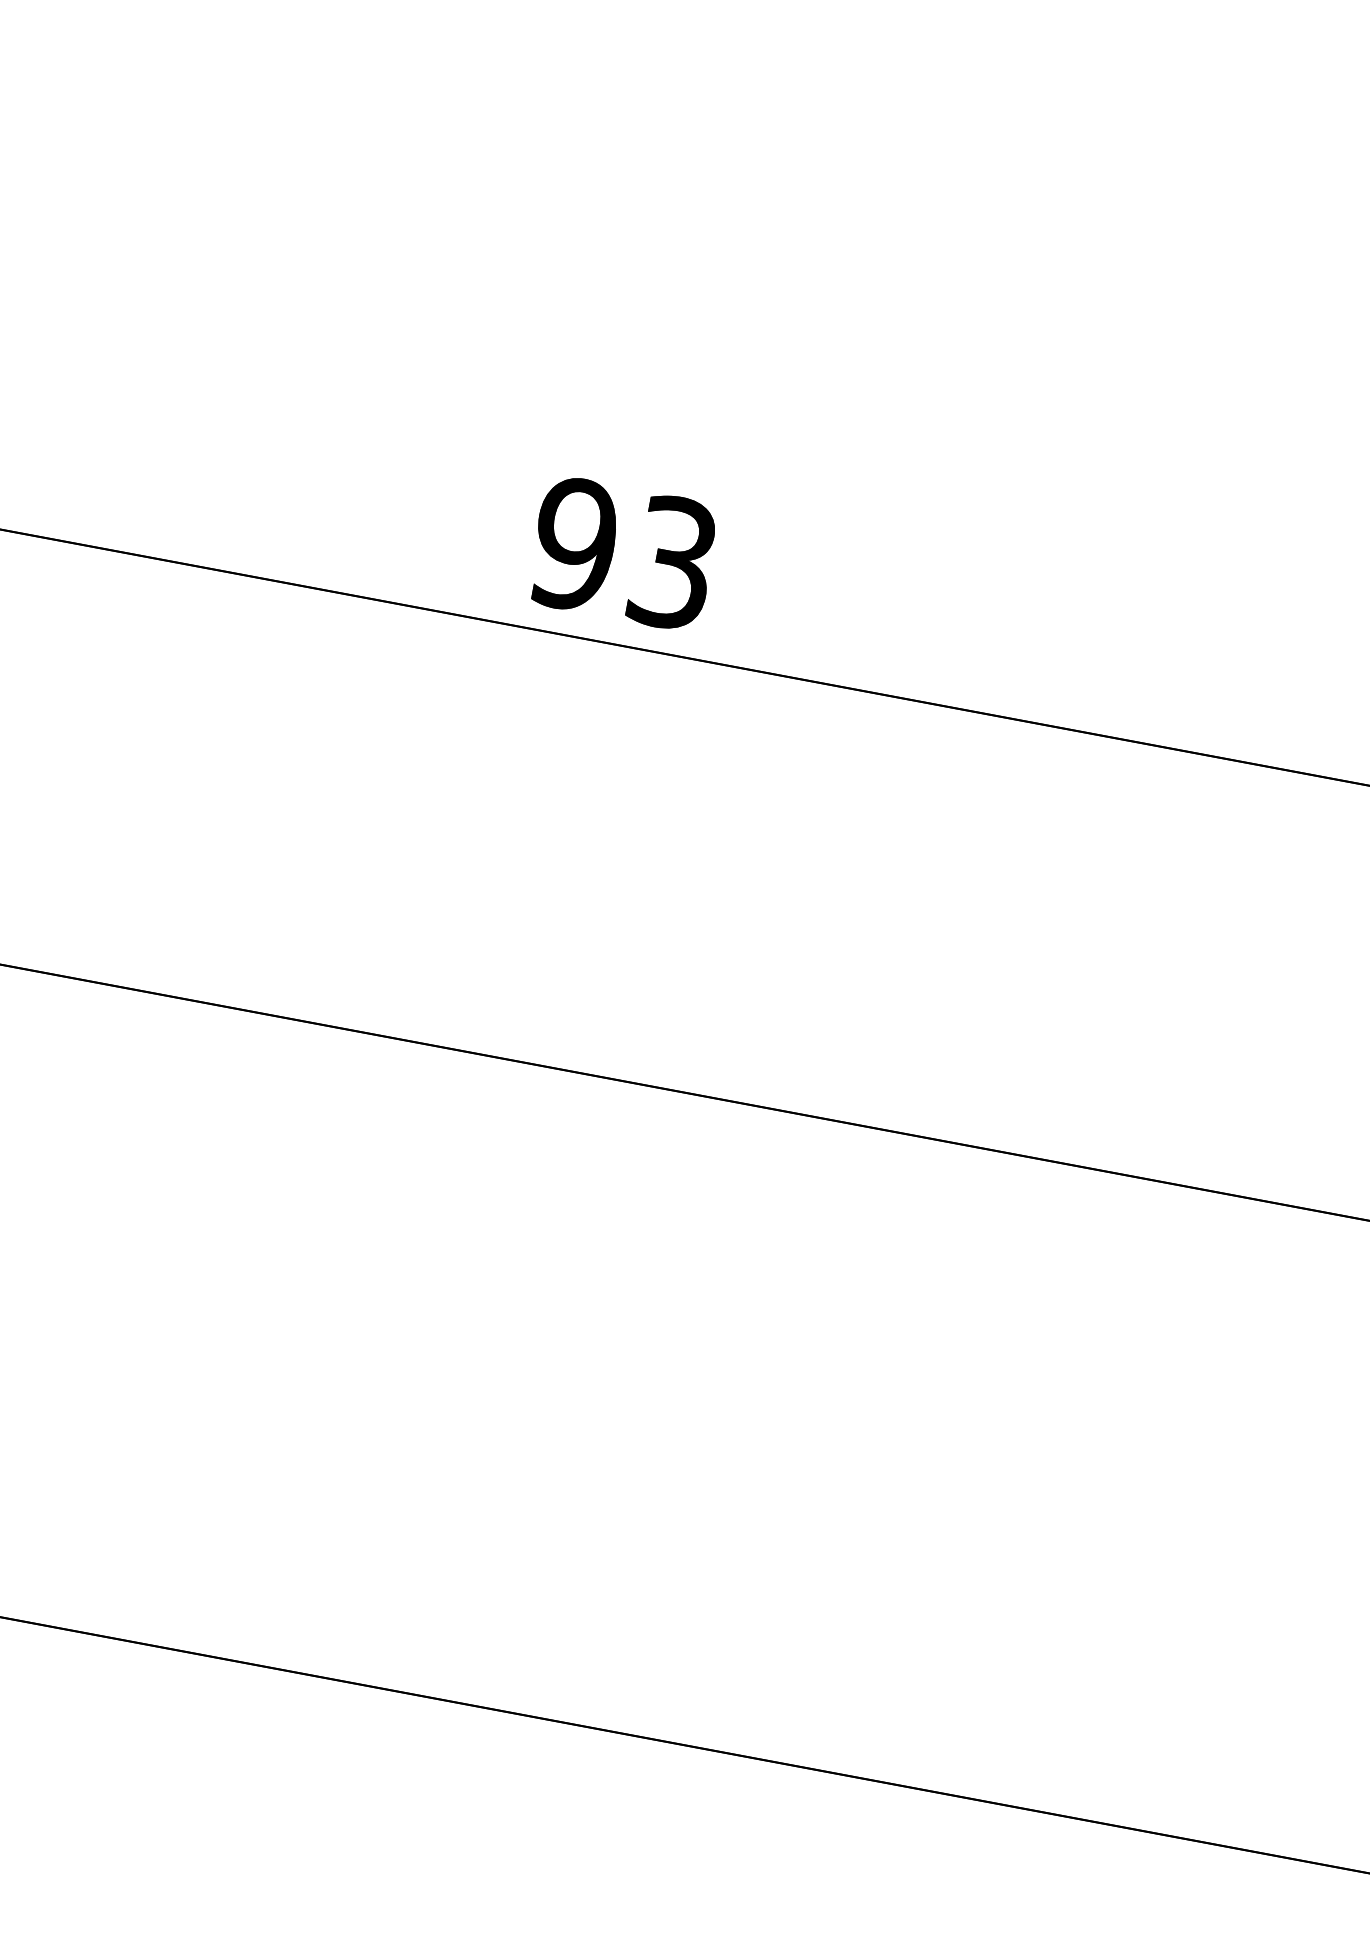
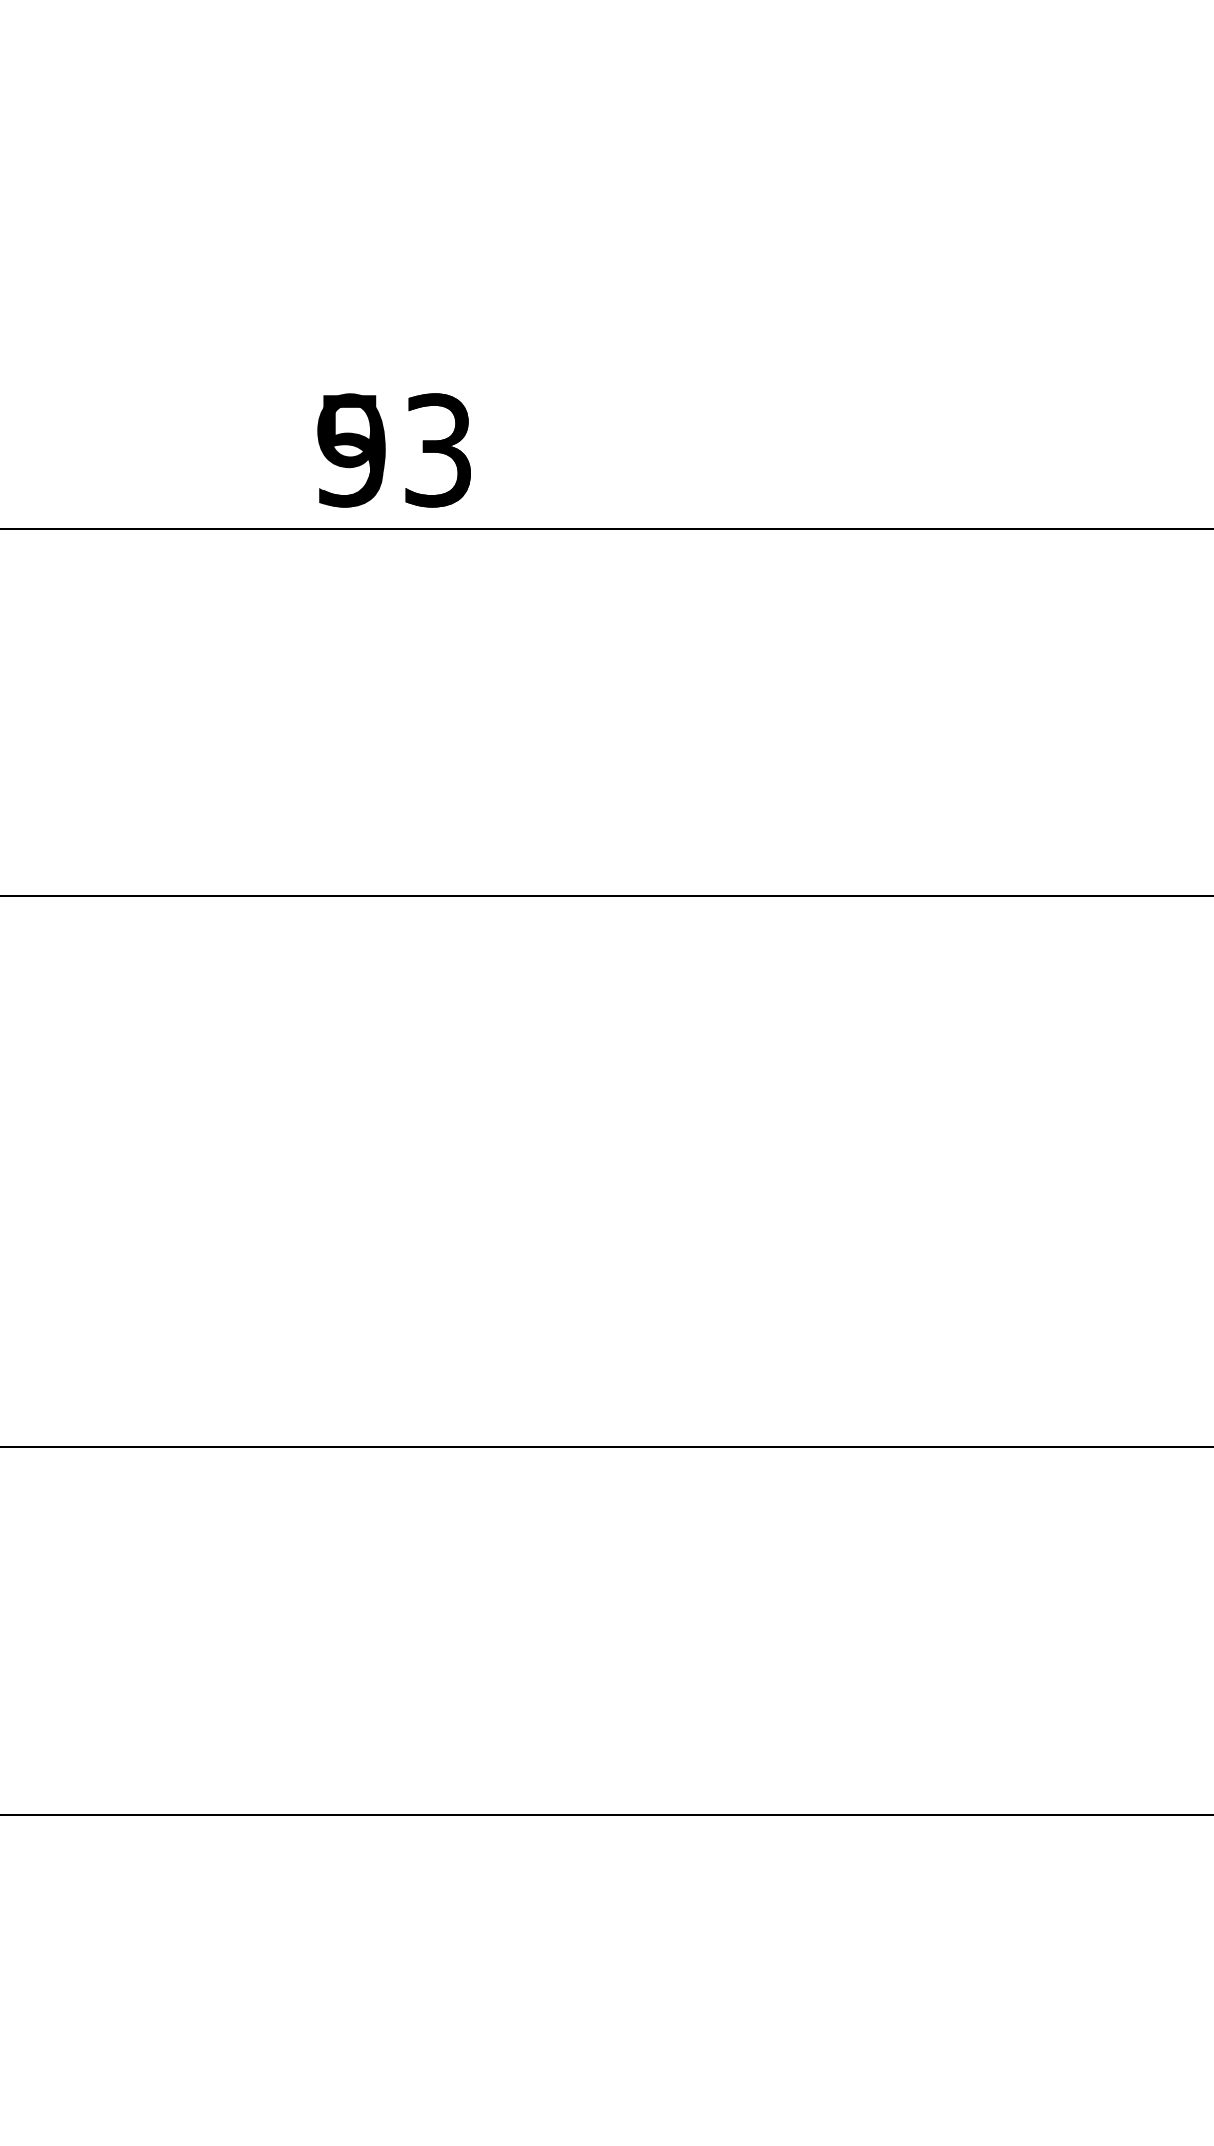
text: (574, 544) -> (351, 450), 93 -> 53

